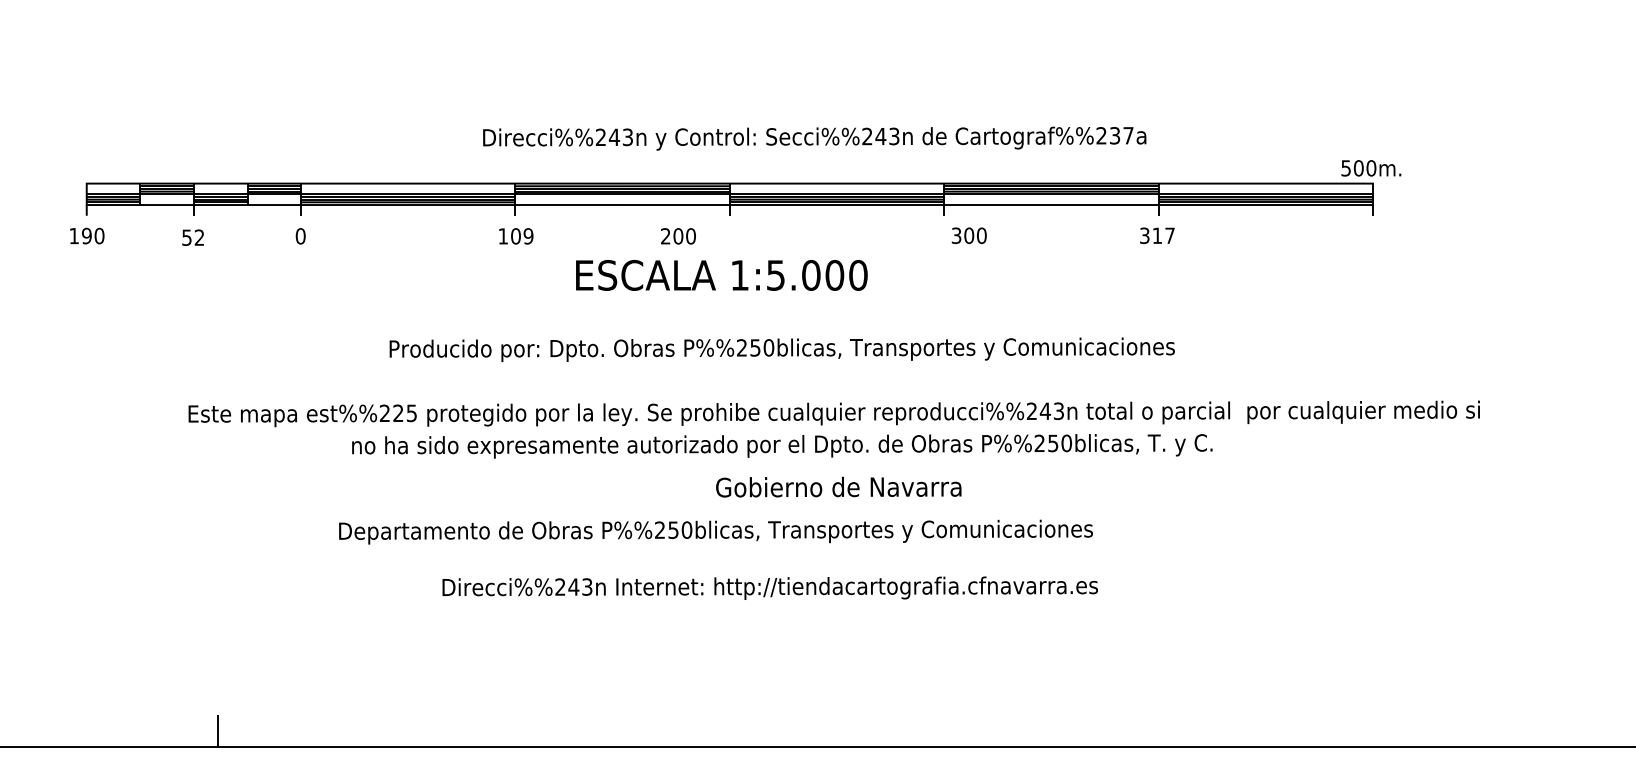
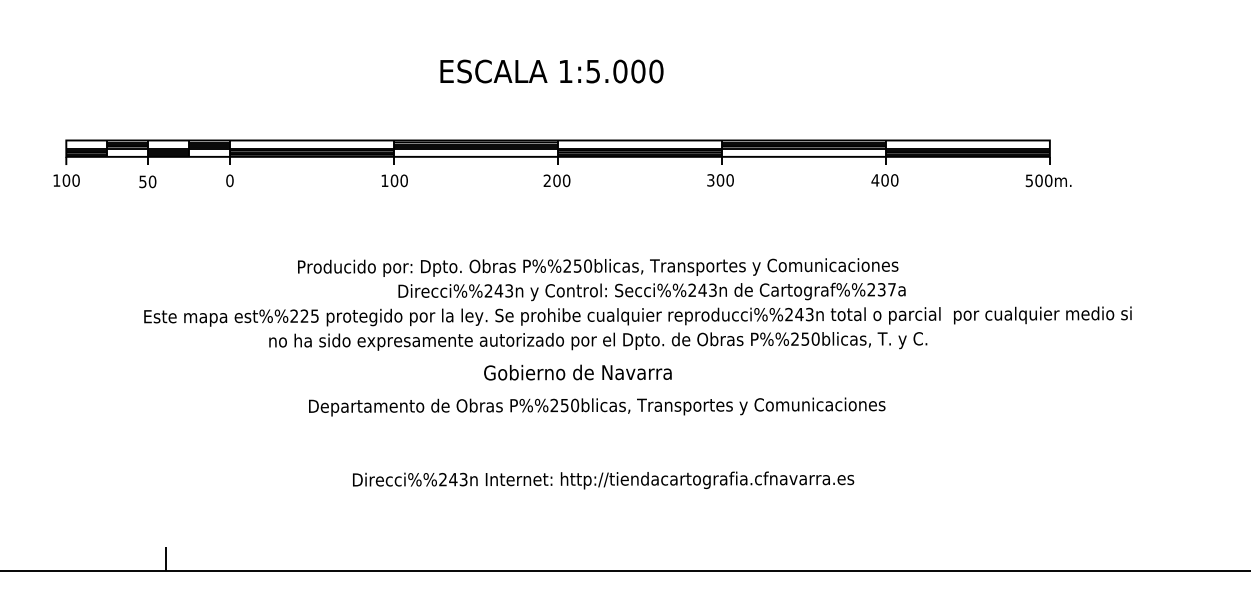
text: (814, 138) -> (651, 291), moved
text: (1371, 168) -> (1048, 180), moved
text: (968, 235) -> (719, 180), moved
text: (1156, 235) -> (884, 180), 317 -> 400
text: (86, 236) -> (66, 180), 190 -> 100
text: (528, 236) -> (404, 180), 109 -> 100
text: (678, 236) -> (557, 180), moved
text: (199, 237) -> (152, 181), 52 -> 50
text: (721, 275) -> (551, 71), moved
text: (838, 486) -> (577, 372), moved
text: (715, 531) -> (596, 406), moved
text: (770, 587) -> (603, 479), moved

